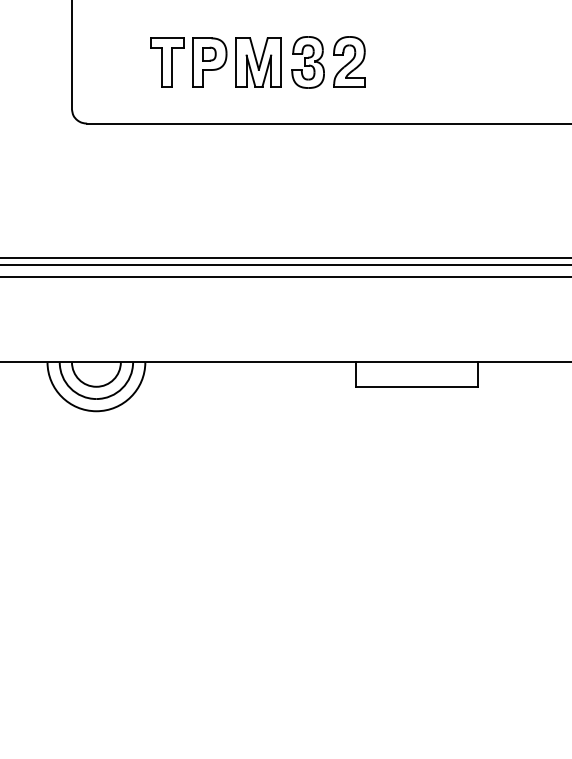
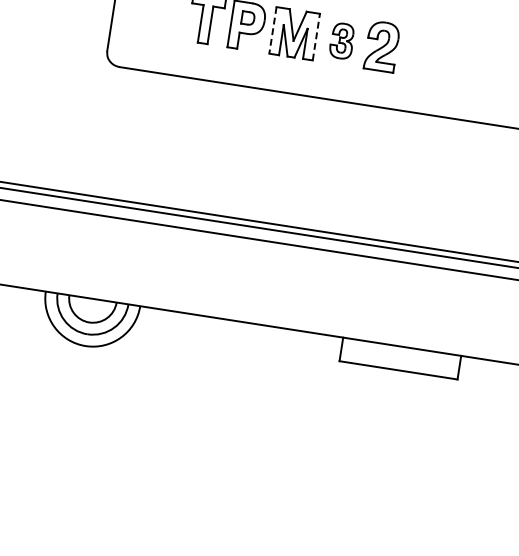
line: (236, 62) -> (273, 30), solid -> dashed
line: (281, 62) -> (316, 37), solid -> dashed
part: (307, 62) -> (341, 41), size x0.7

